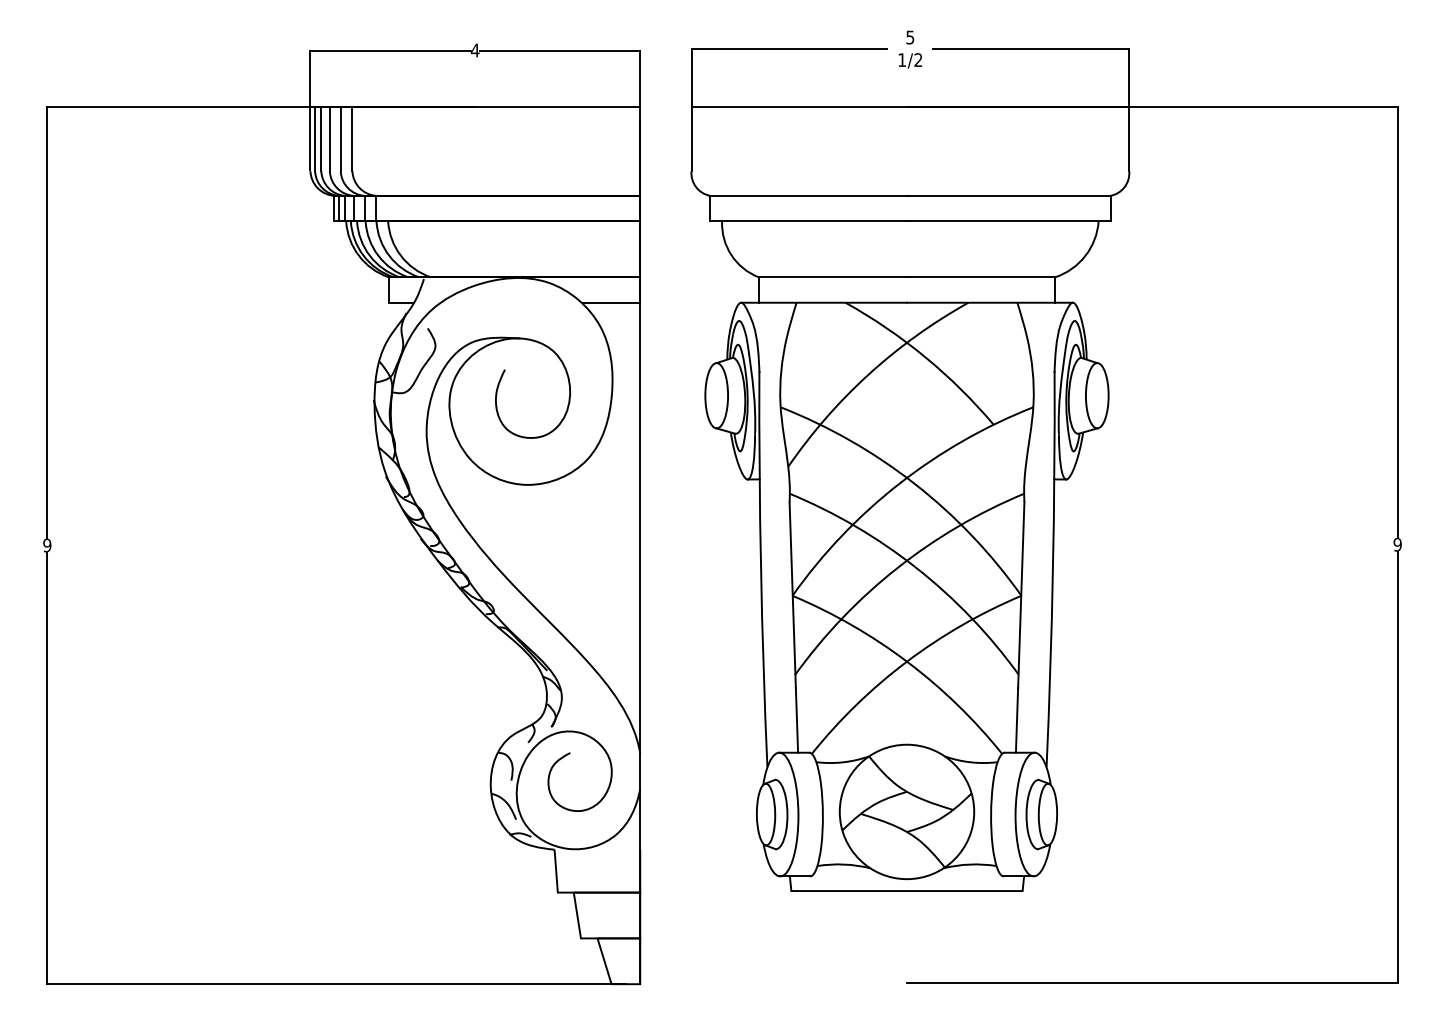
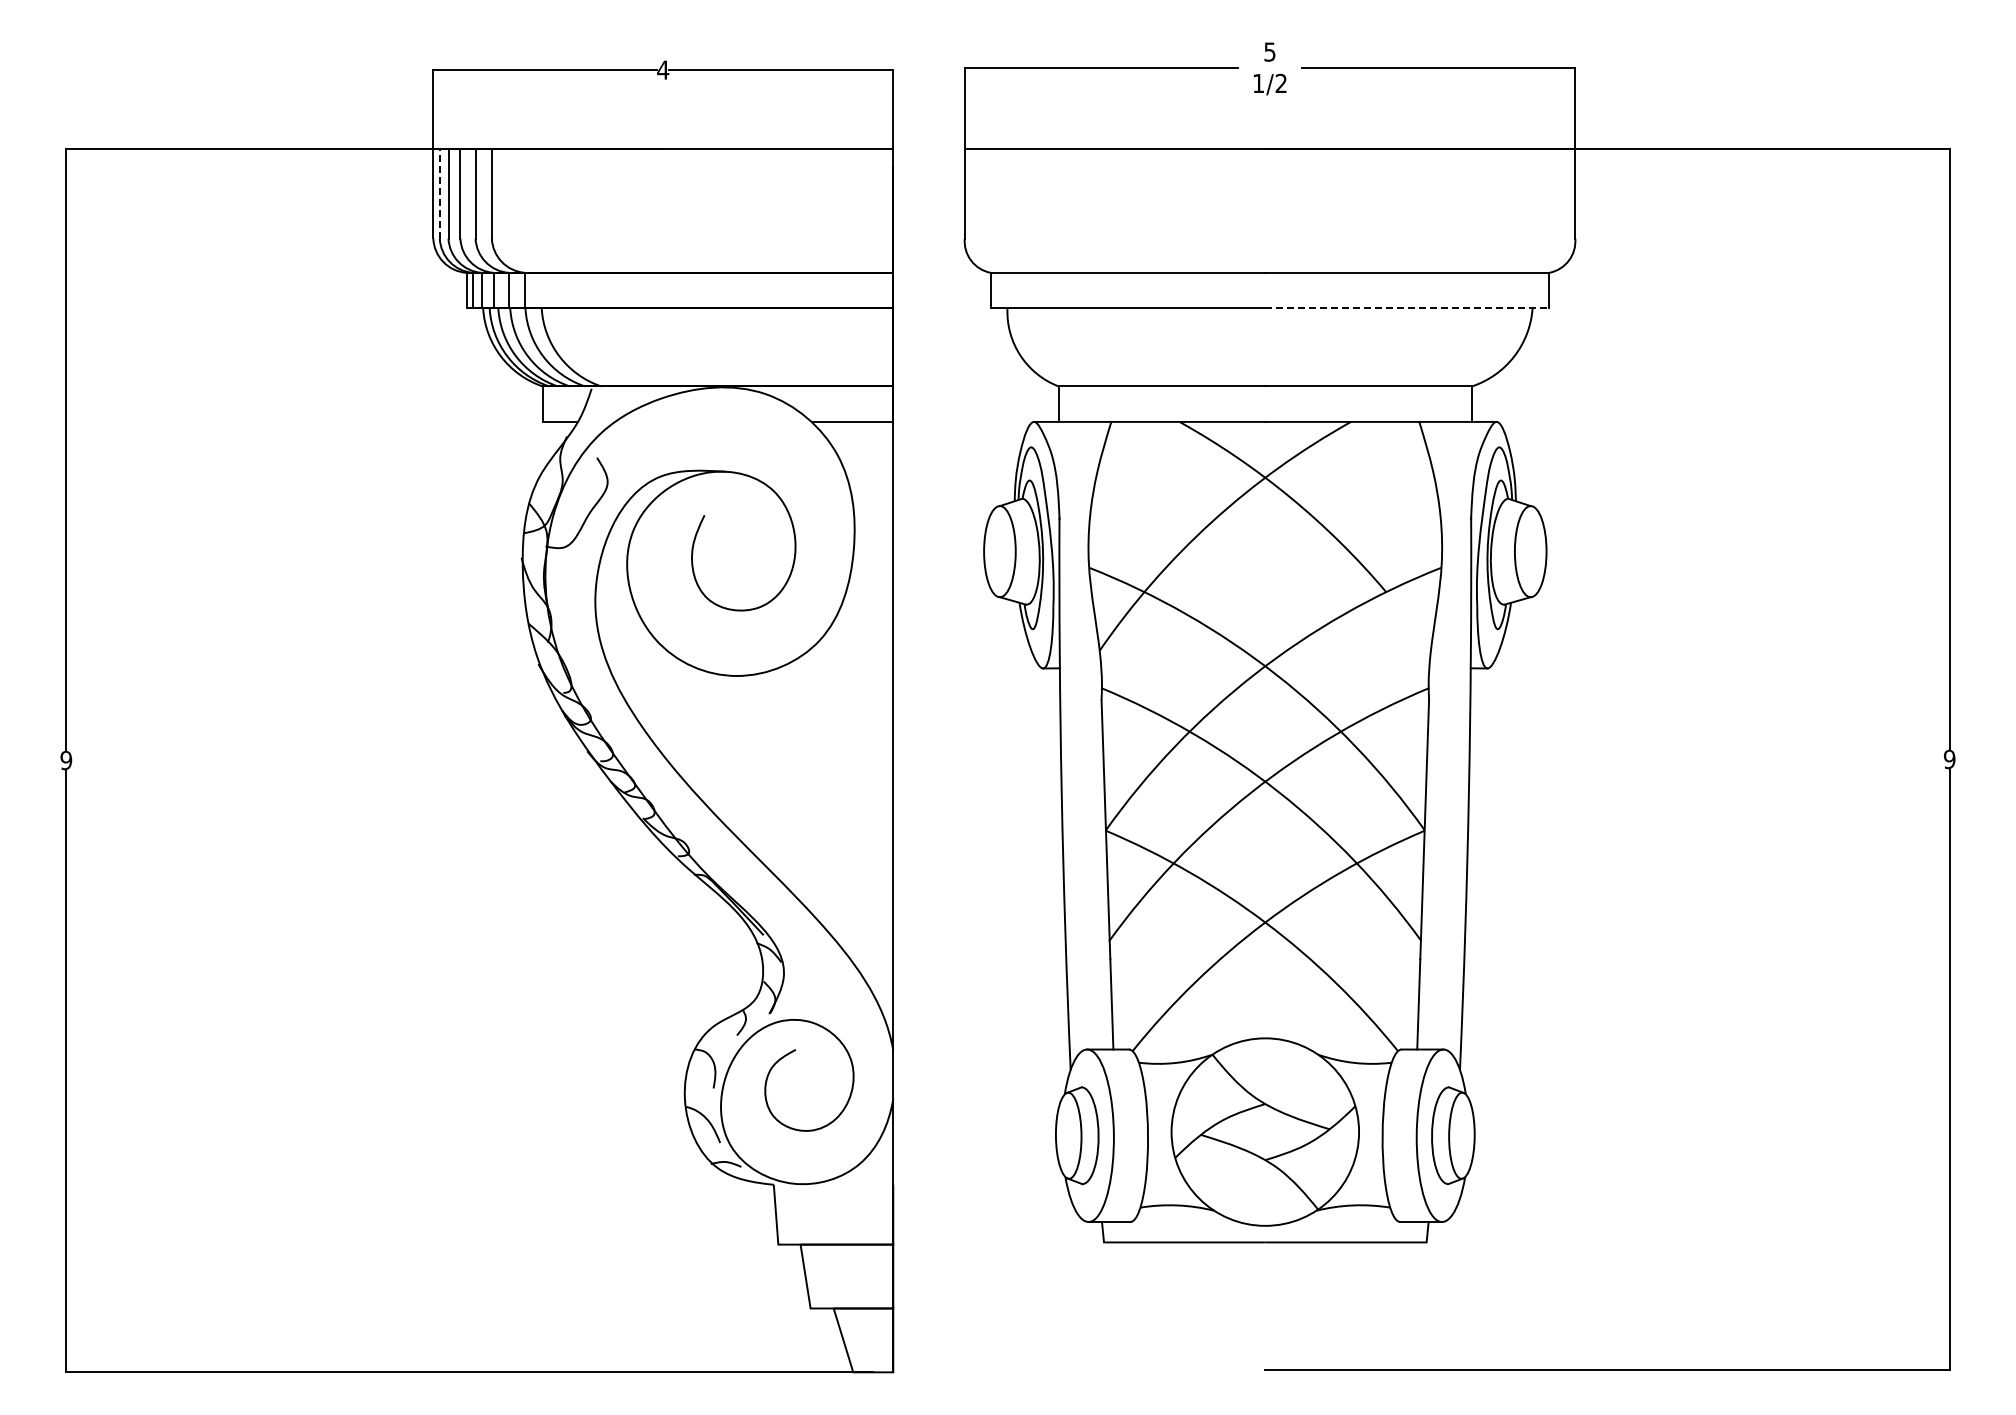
line: (314, 138) -> (439, 193), solid -> dashed
line: (1008, 221) -> (1407, 308), solid -> dashed

